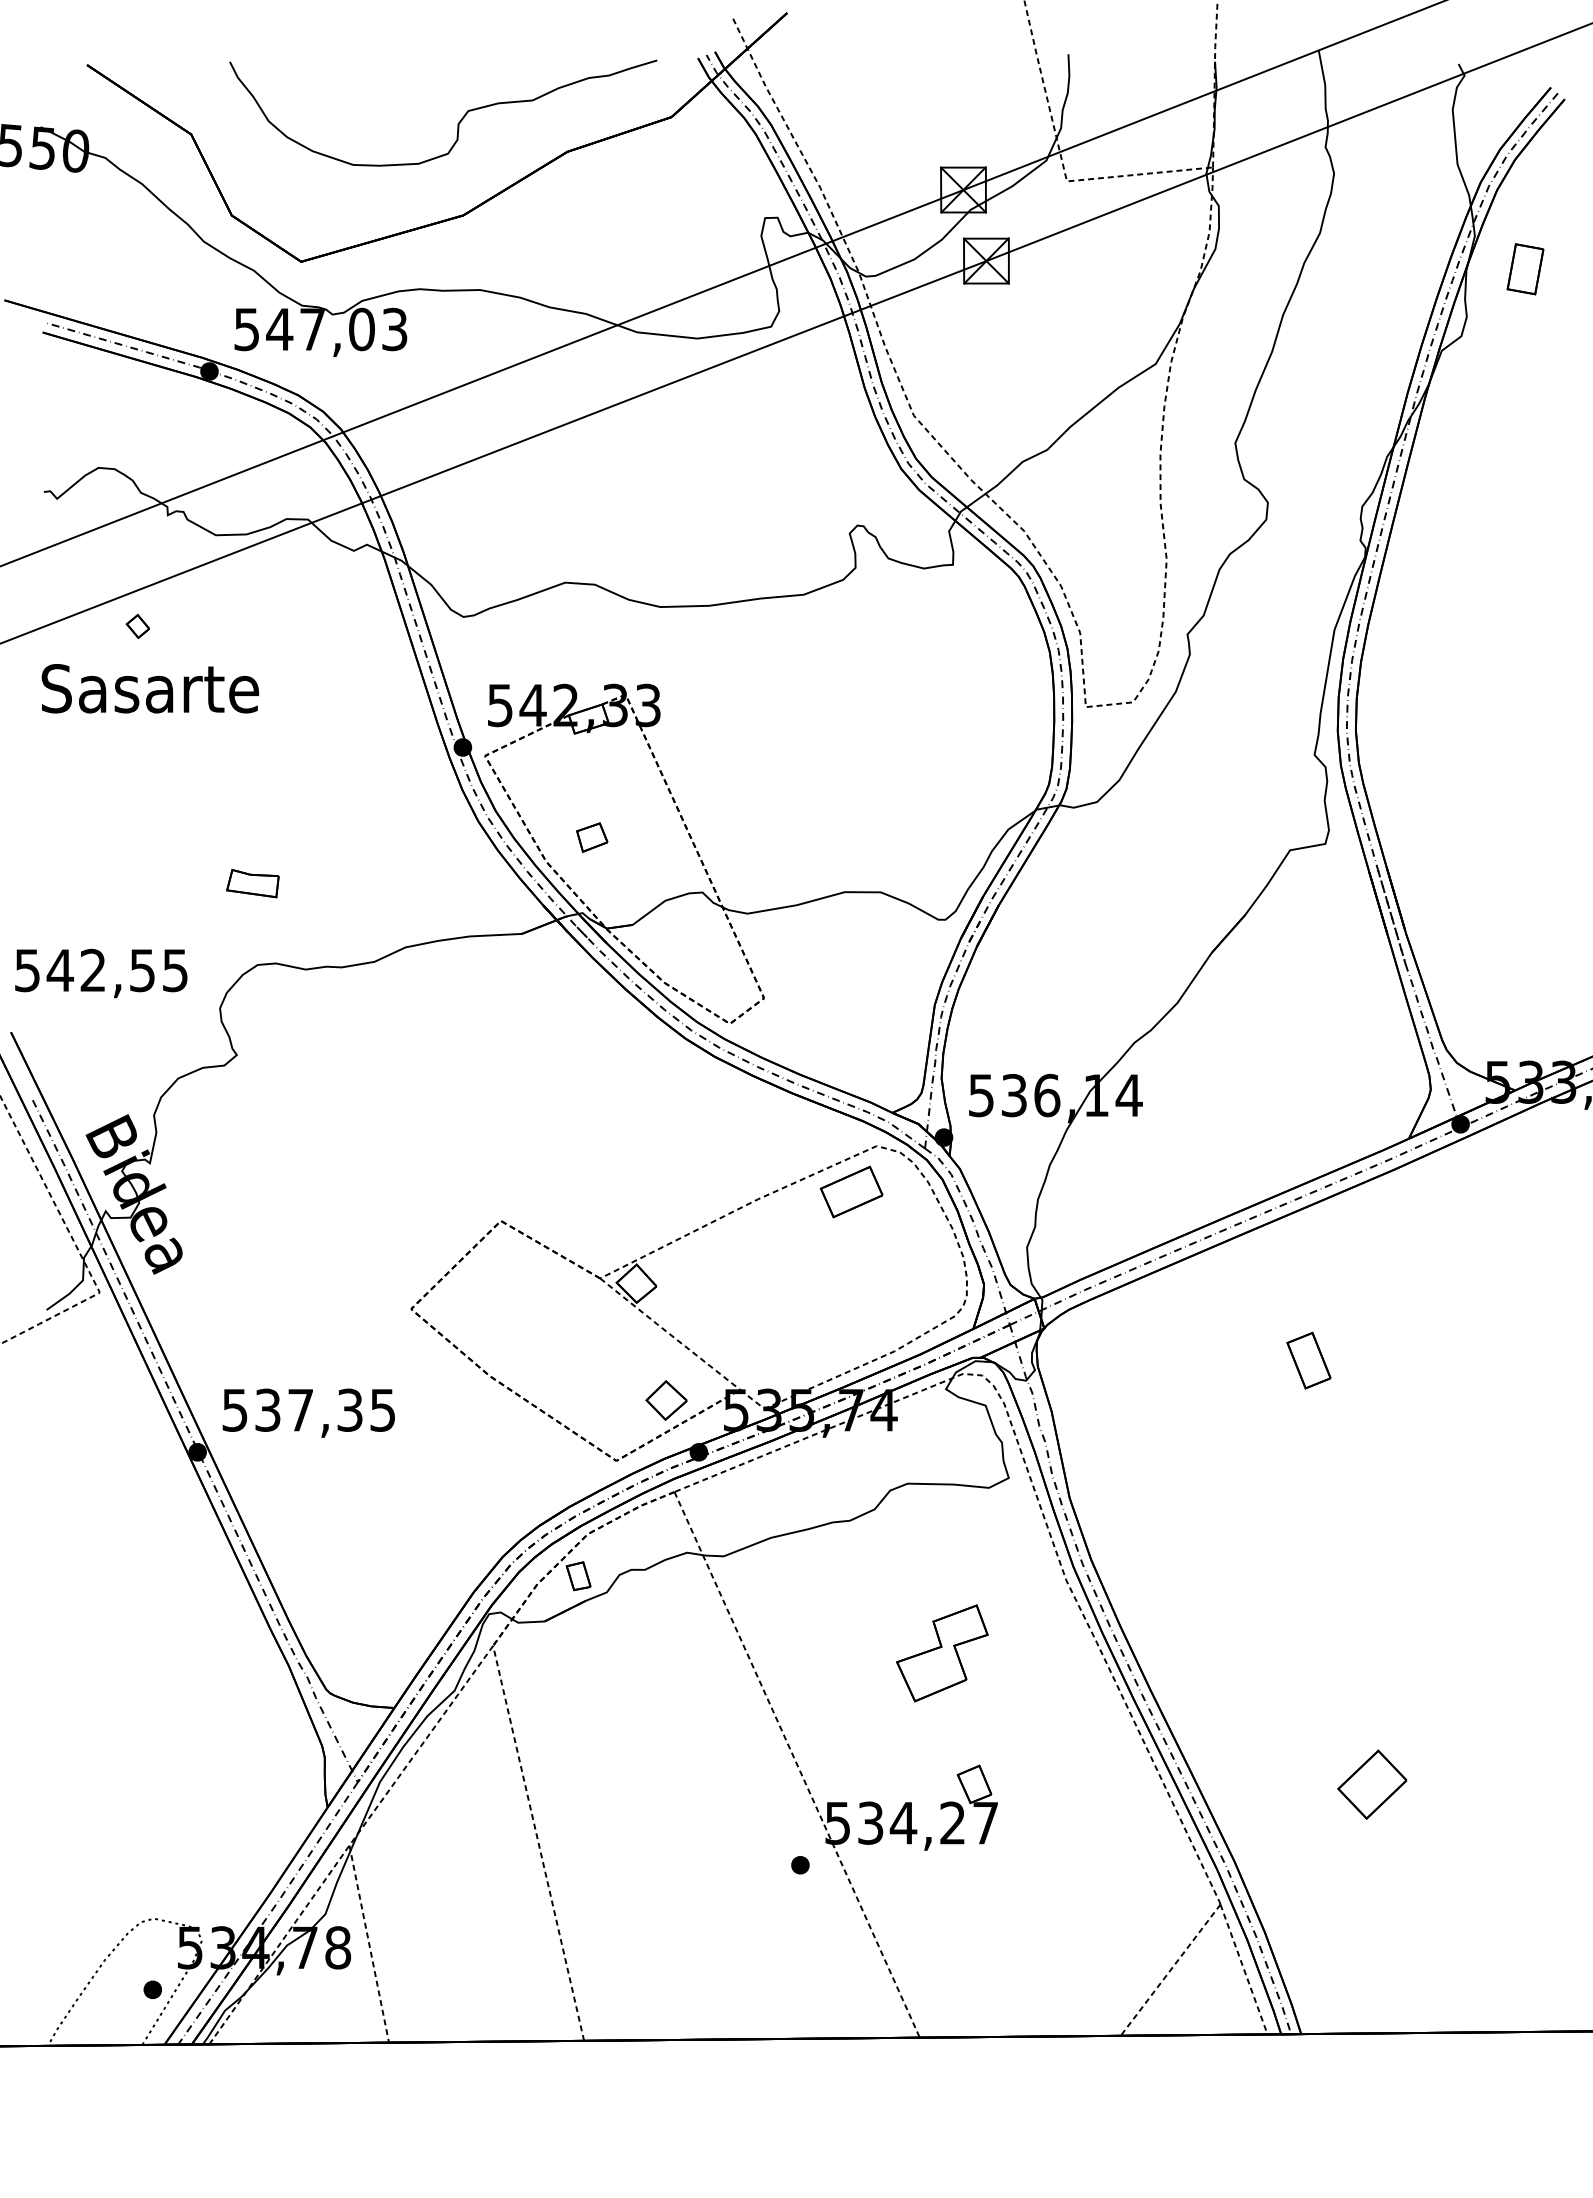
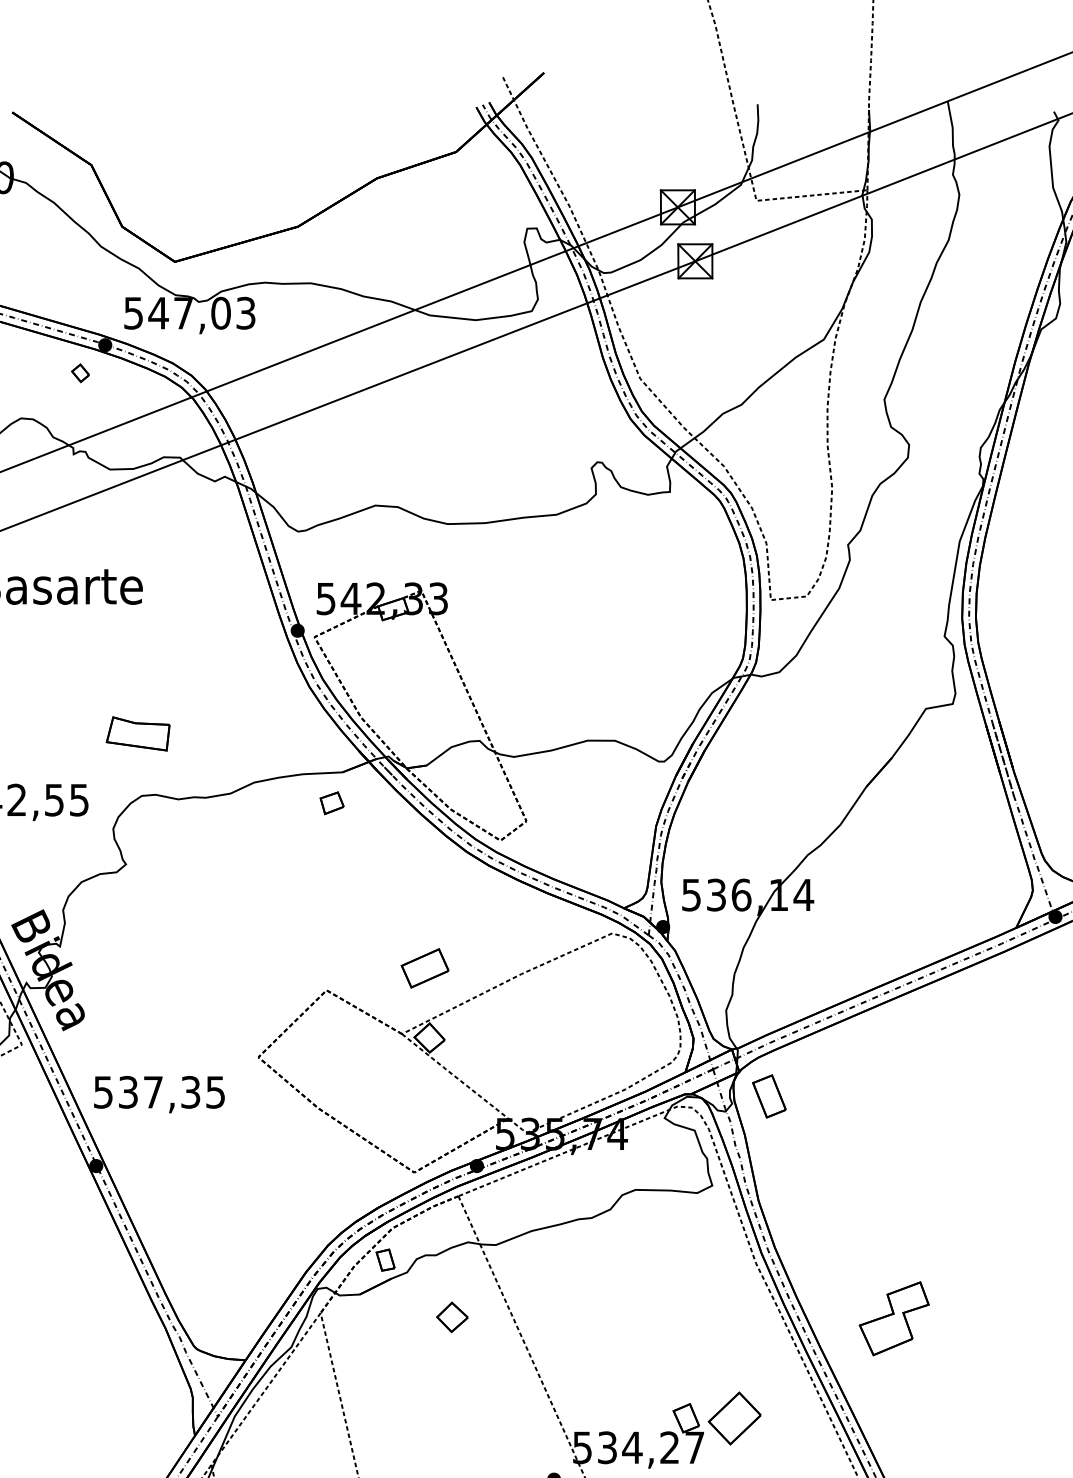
curve: (457, 123) -> (293, 156), removed
part: (137, 626) -> (80, 373), moved
part: (592, 837) -> (332, 803), moved
part: (252, 883) -> (137, 734), size x1.6
part: (851, 1191) -> (425, 967), moved
part: (1308, 1360) -> (769, 1096), moved
part: (666, 1400) -> (452, 1317), moved
text: (308, 1412) -> (159, 1094), moved
part: (942, 1653) -> (894, 1318), moved
part: (1372, 1784) -> (734, 1418), moved

